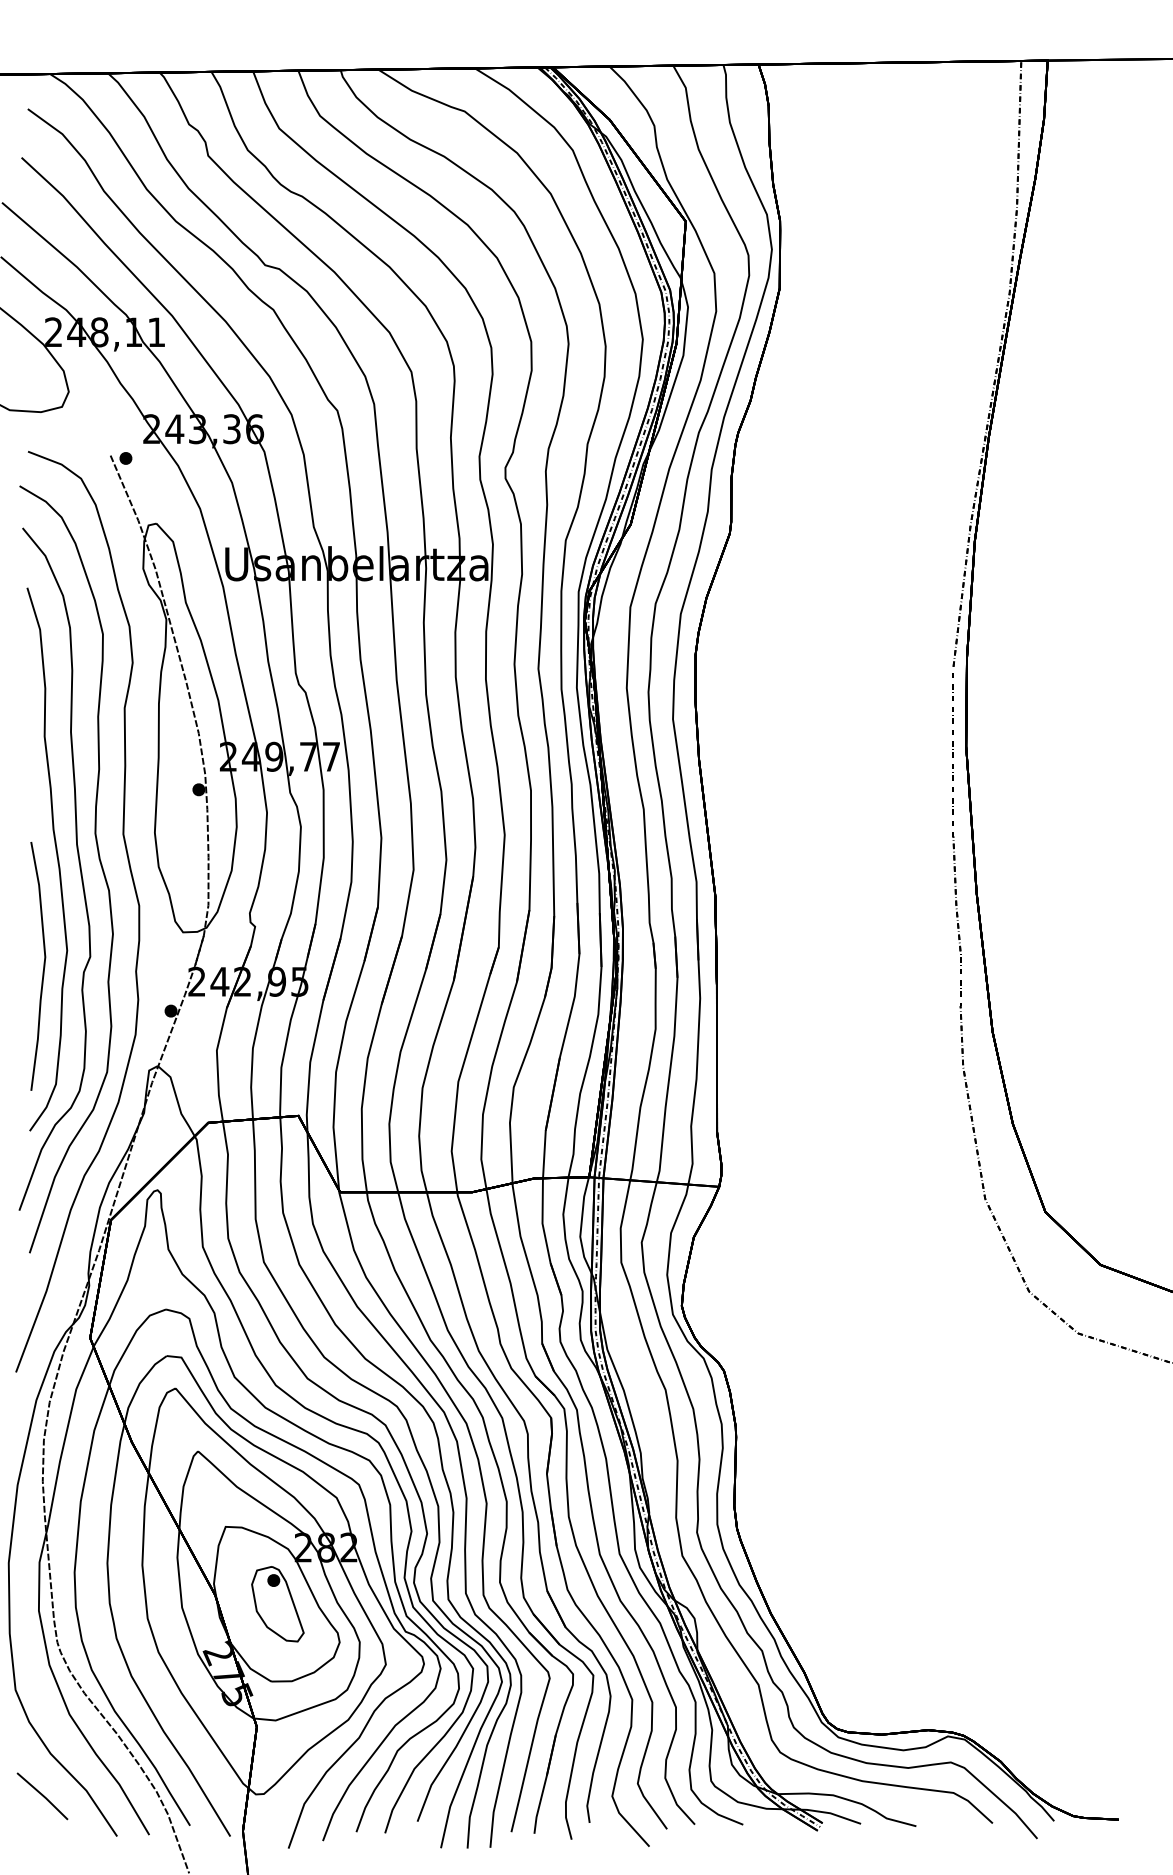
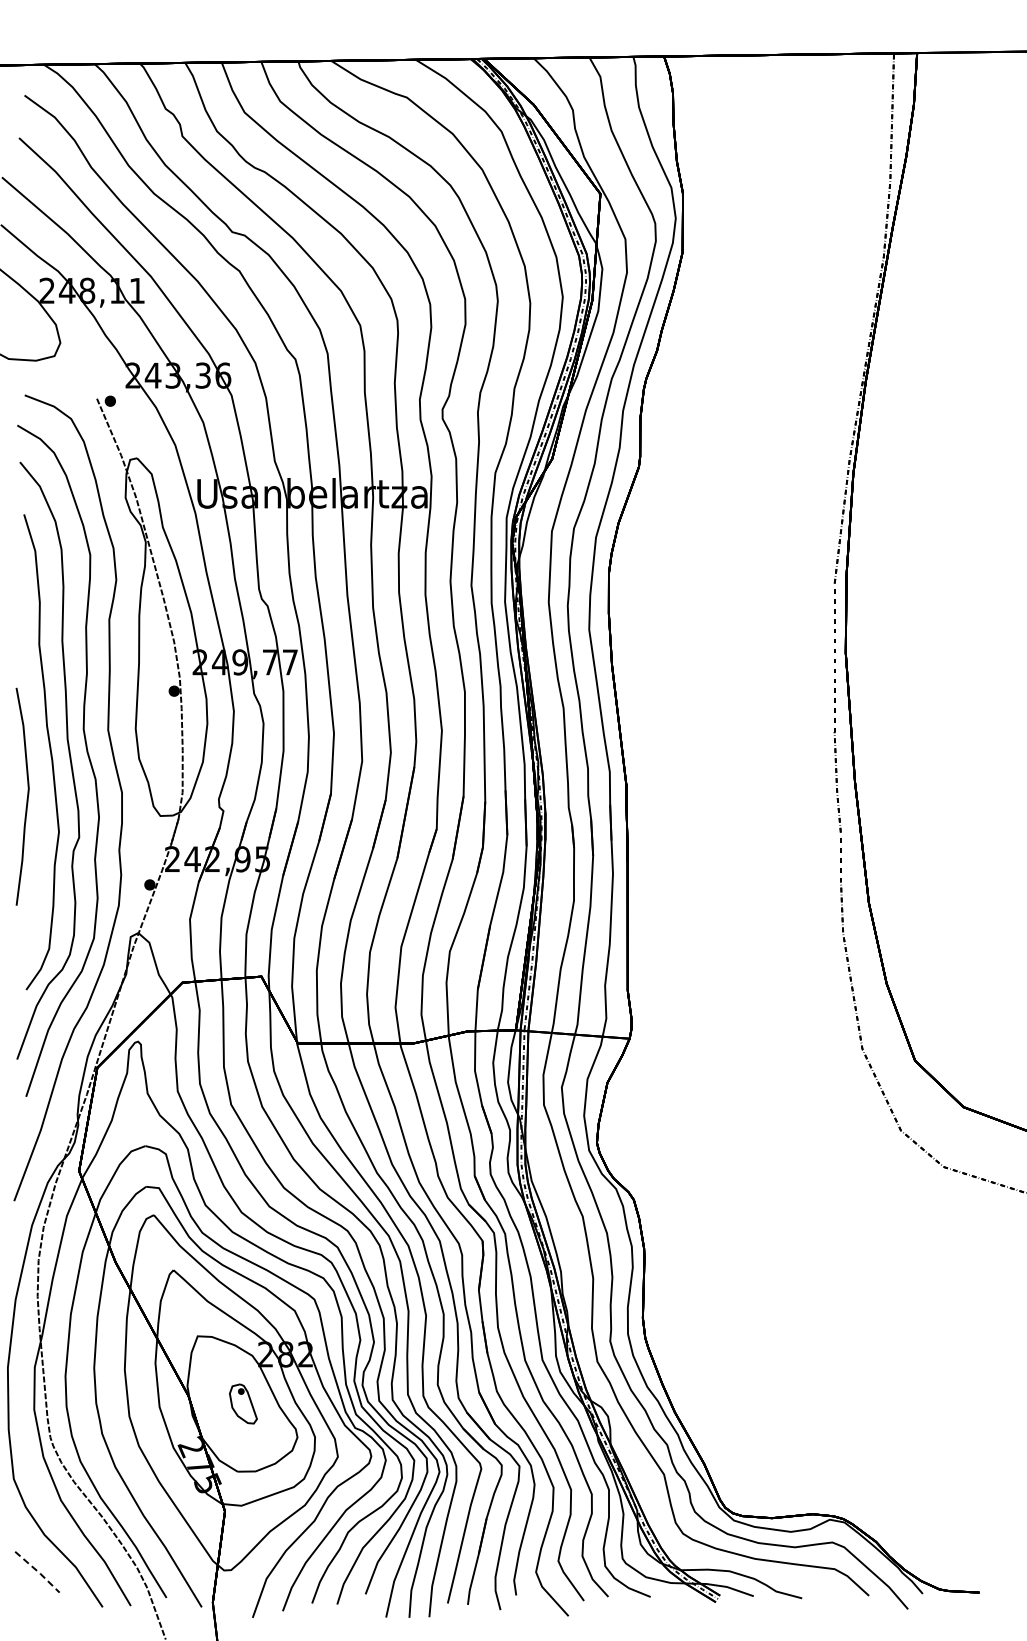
curve: (42, 968) -> (26, 798), moved
part: (277, 1603) -> (243, 1403), size x0.6
line: (43, 1795) -> (38, 1571), solid -> dashed

